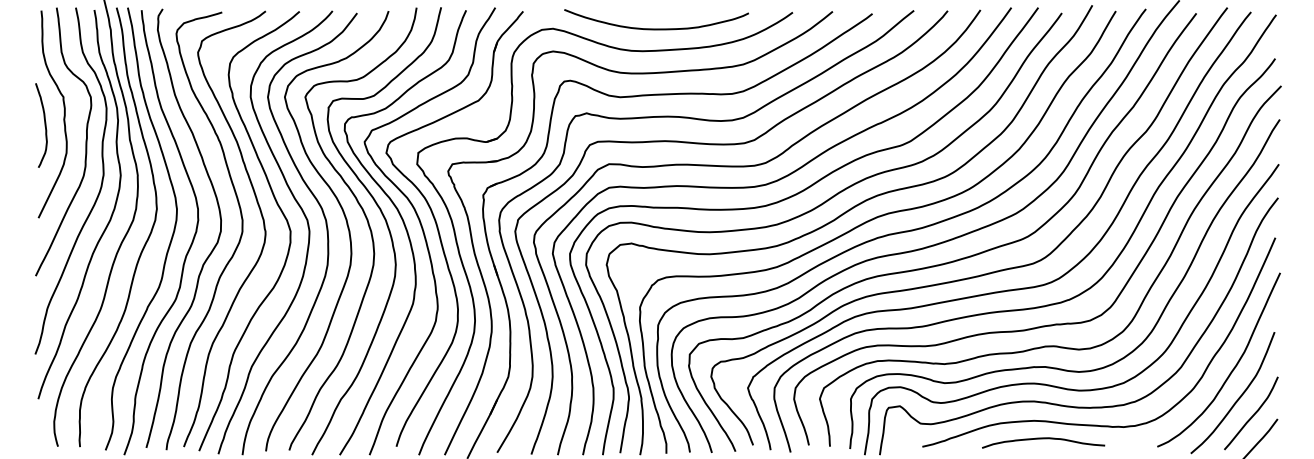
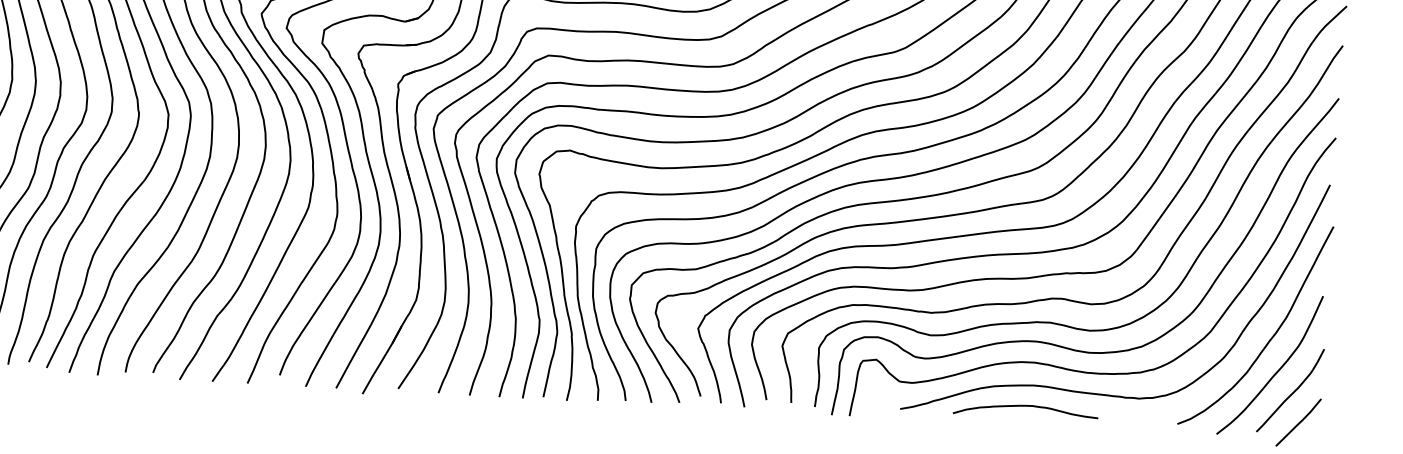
curve: (1043, 439) -> (1025, 407), moved

